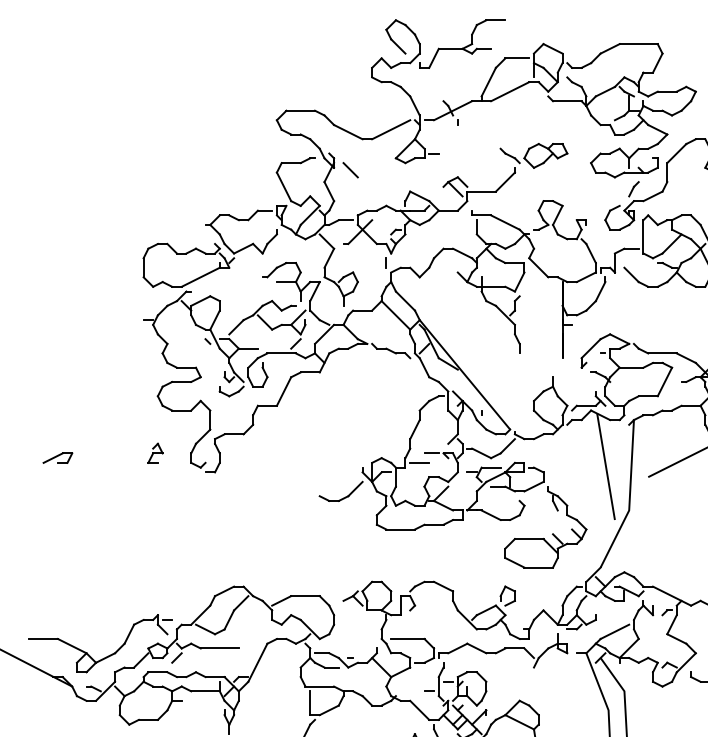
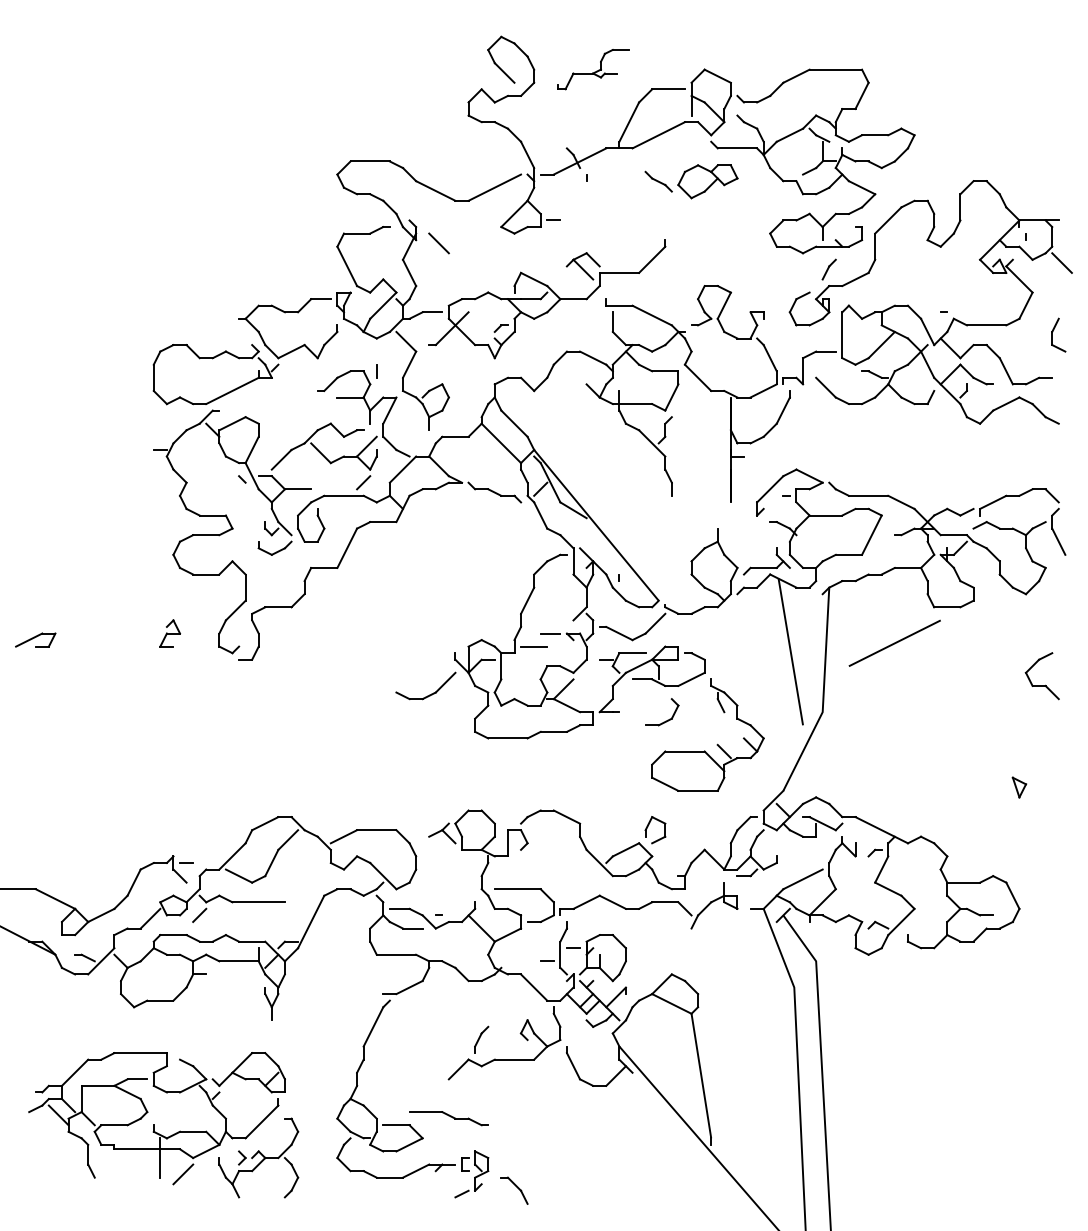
part: (462, 43) -> (592, 69), size x0.6
part: (533, 155) -> (691, 181), moved
line: (385, 263) -> (376, 371), moved
line: (491, 515) -> (632, 718), removed
line: (310, 703) -> (383, 977), removed

